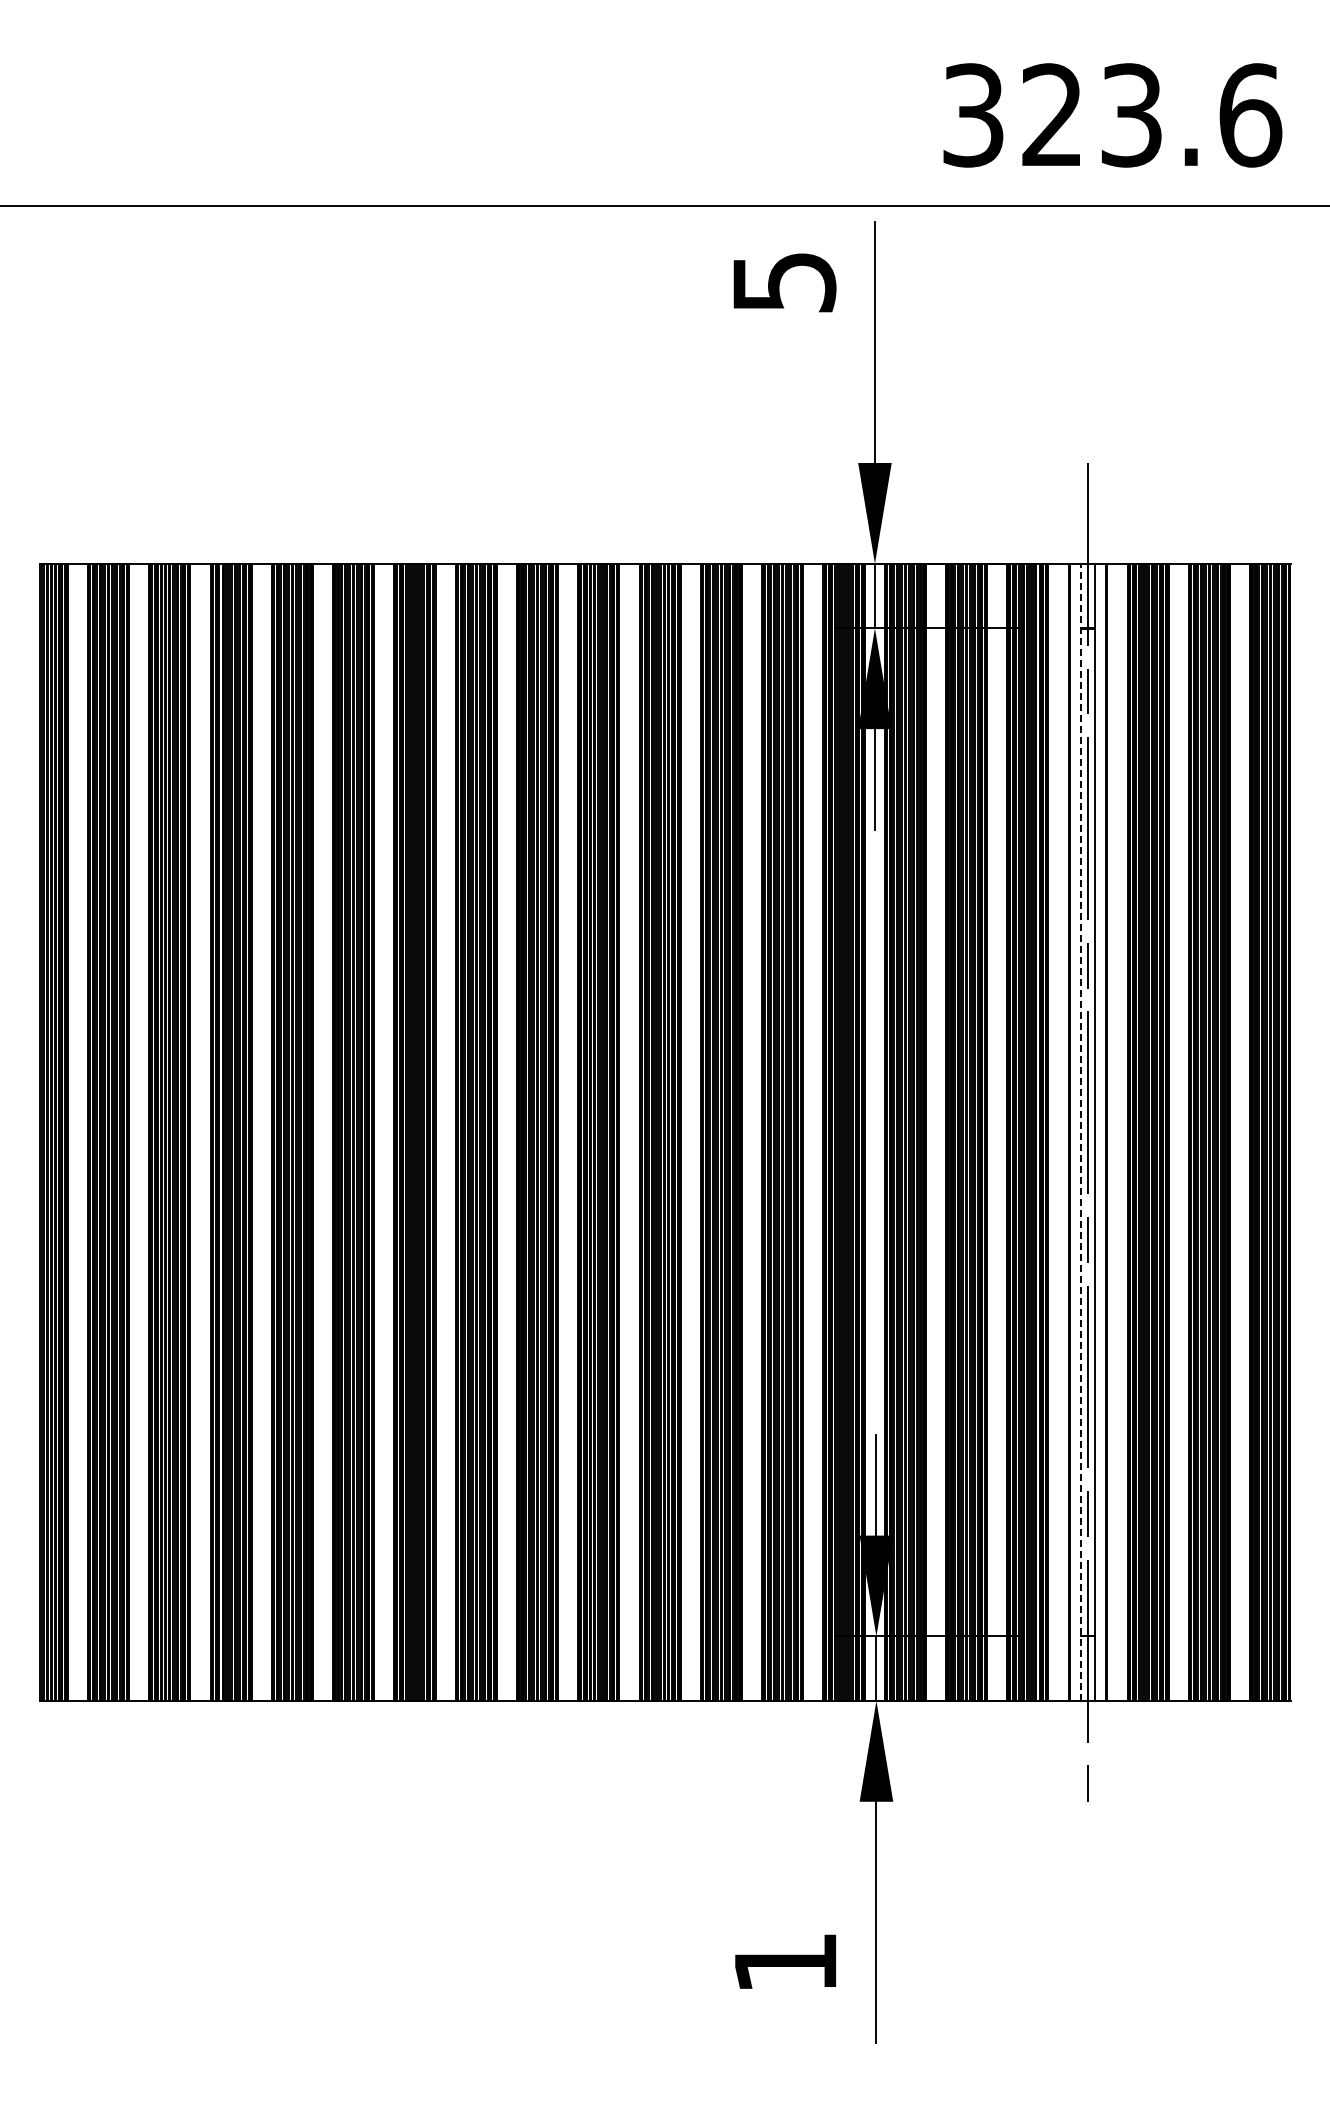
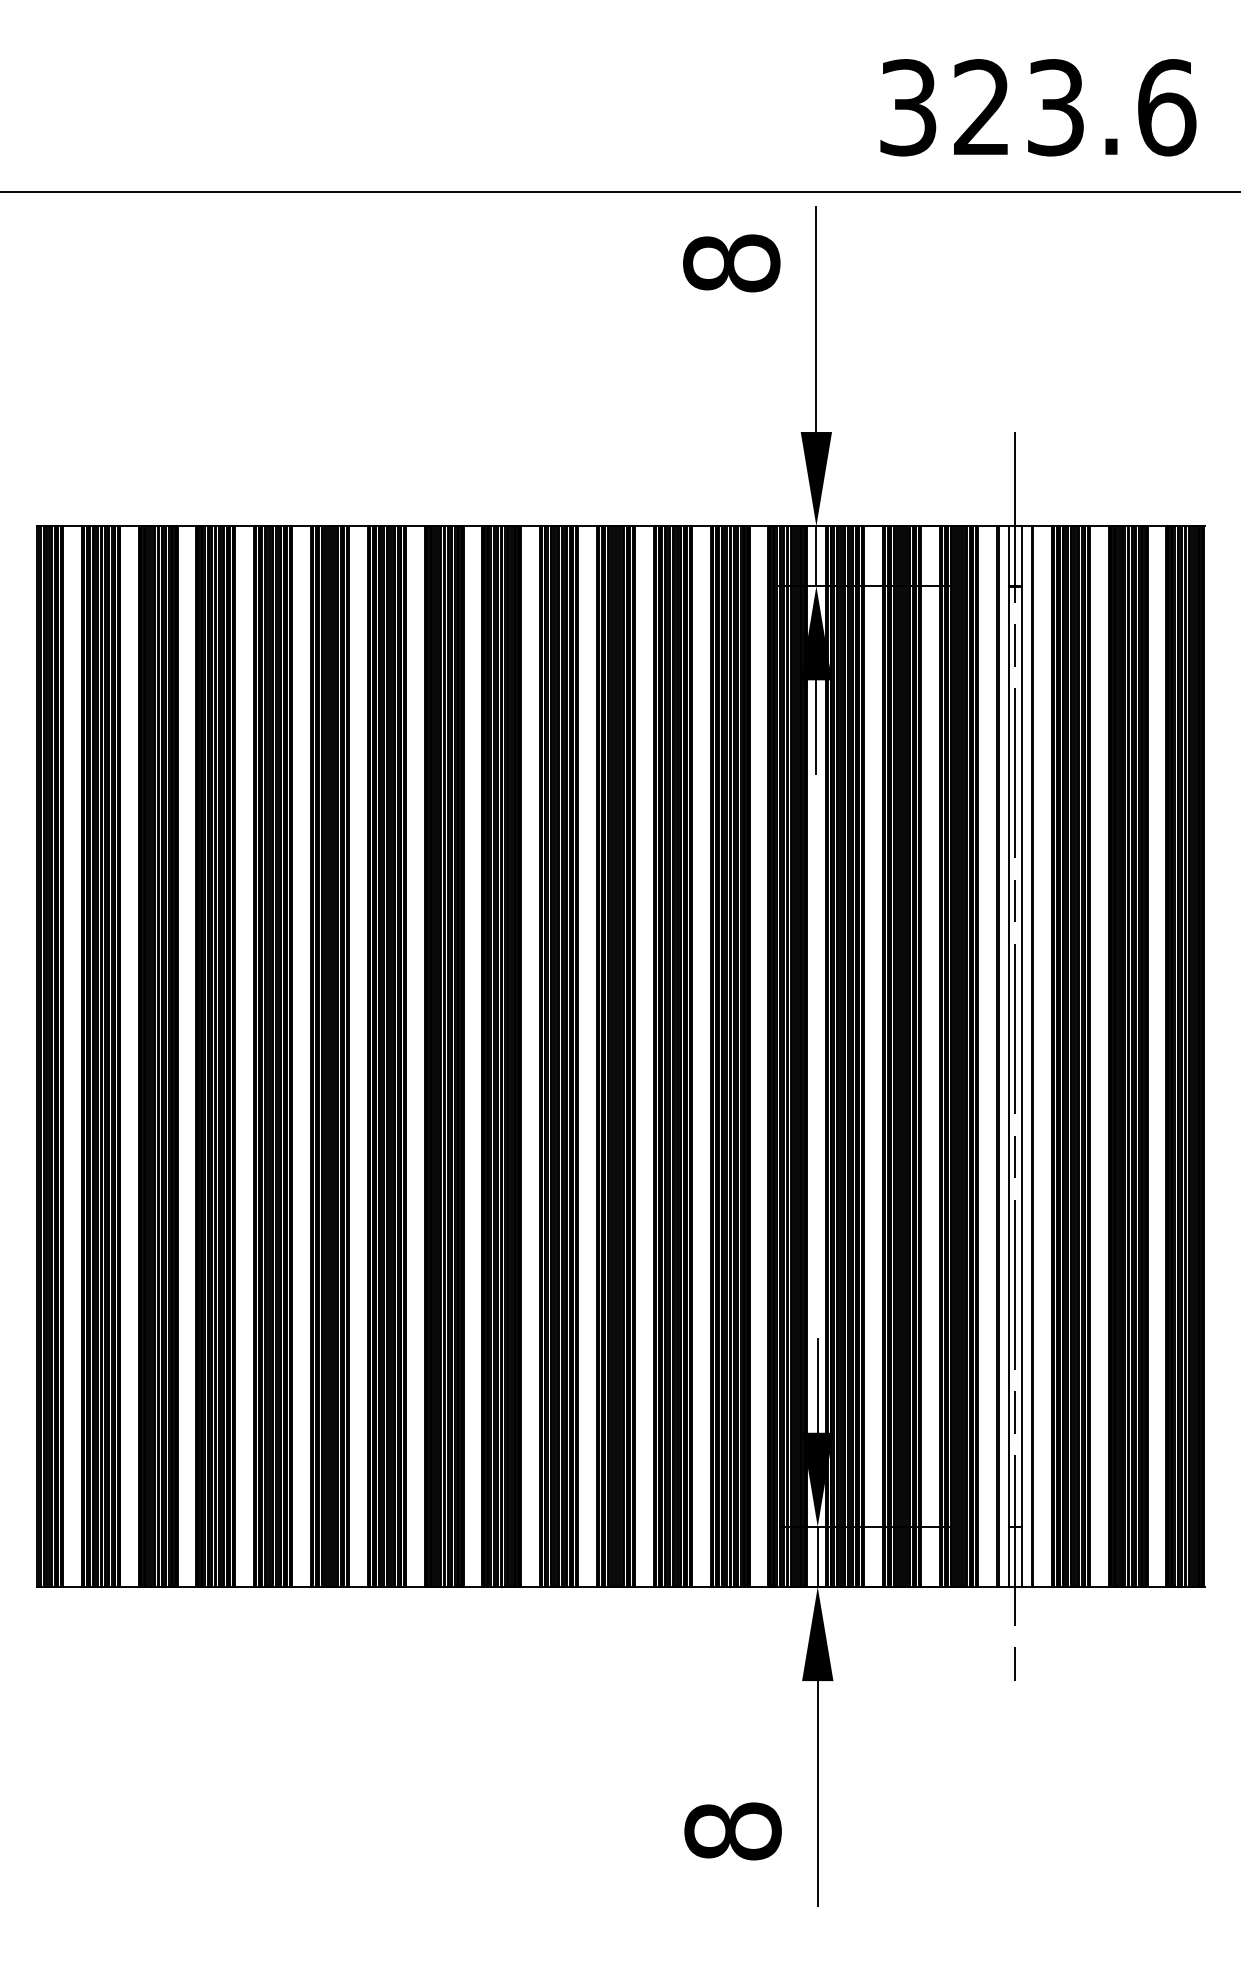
text: (784, 282) -> (731, 263), 5 -> 8
line: (1081, 1132) -> (1009, 1056), dashed -> solid
text: (785, 1962) -> (732, 1831), 1 -> 8

